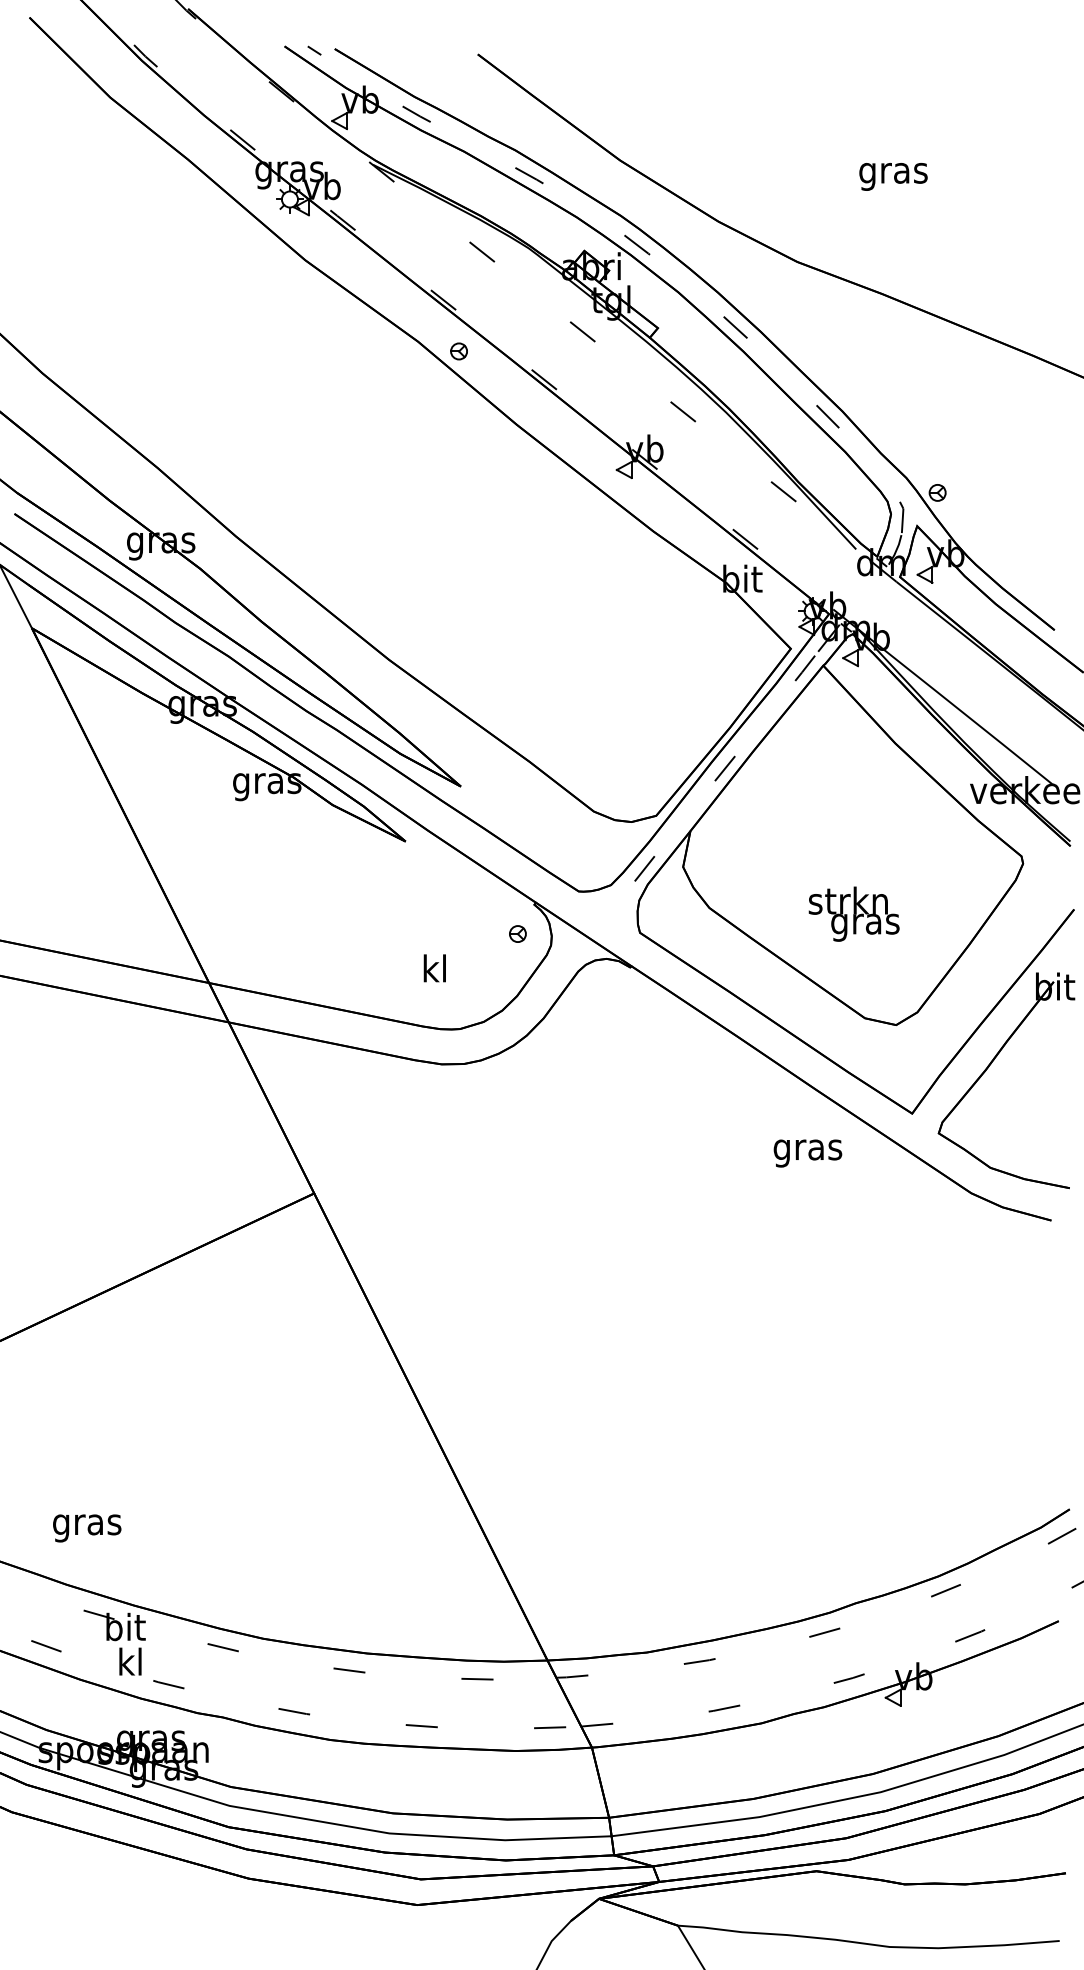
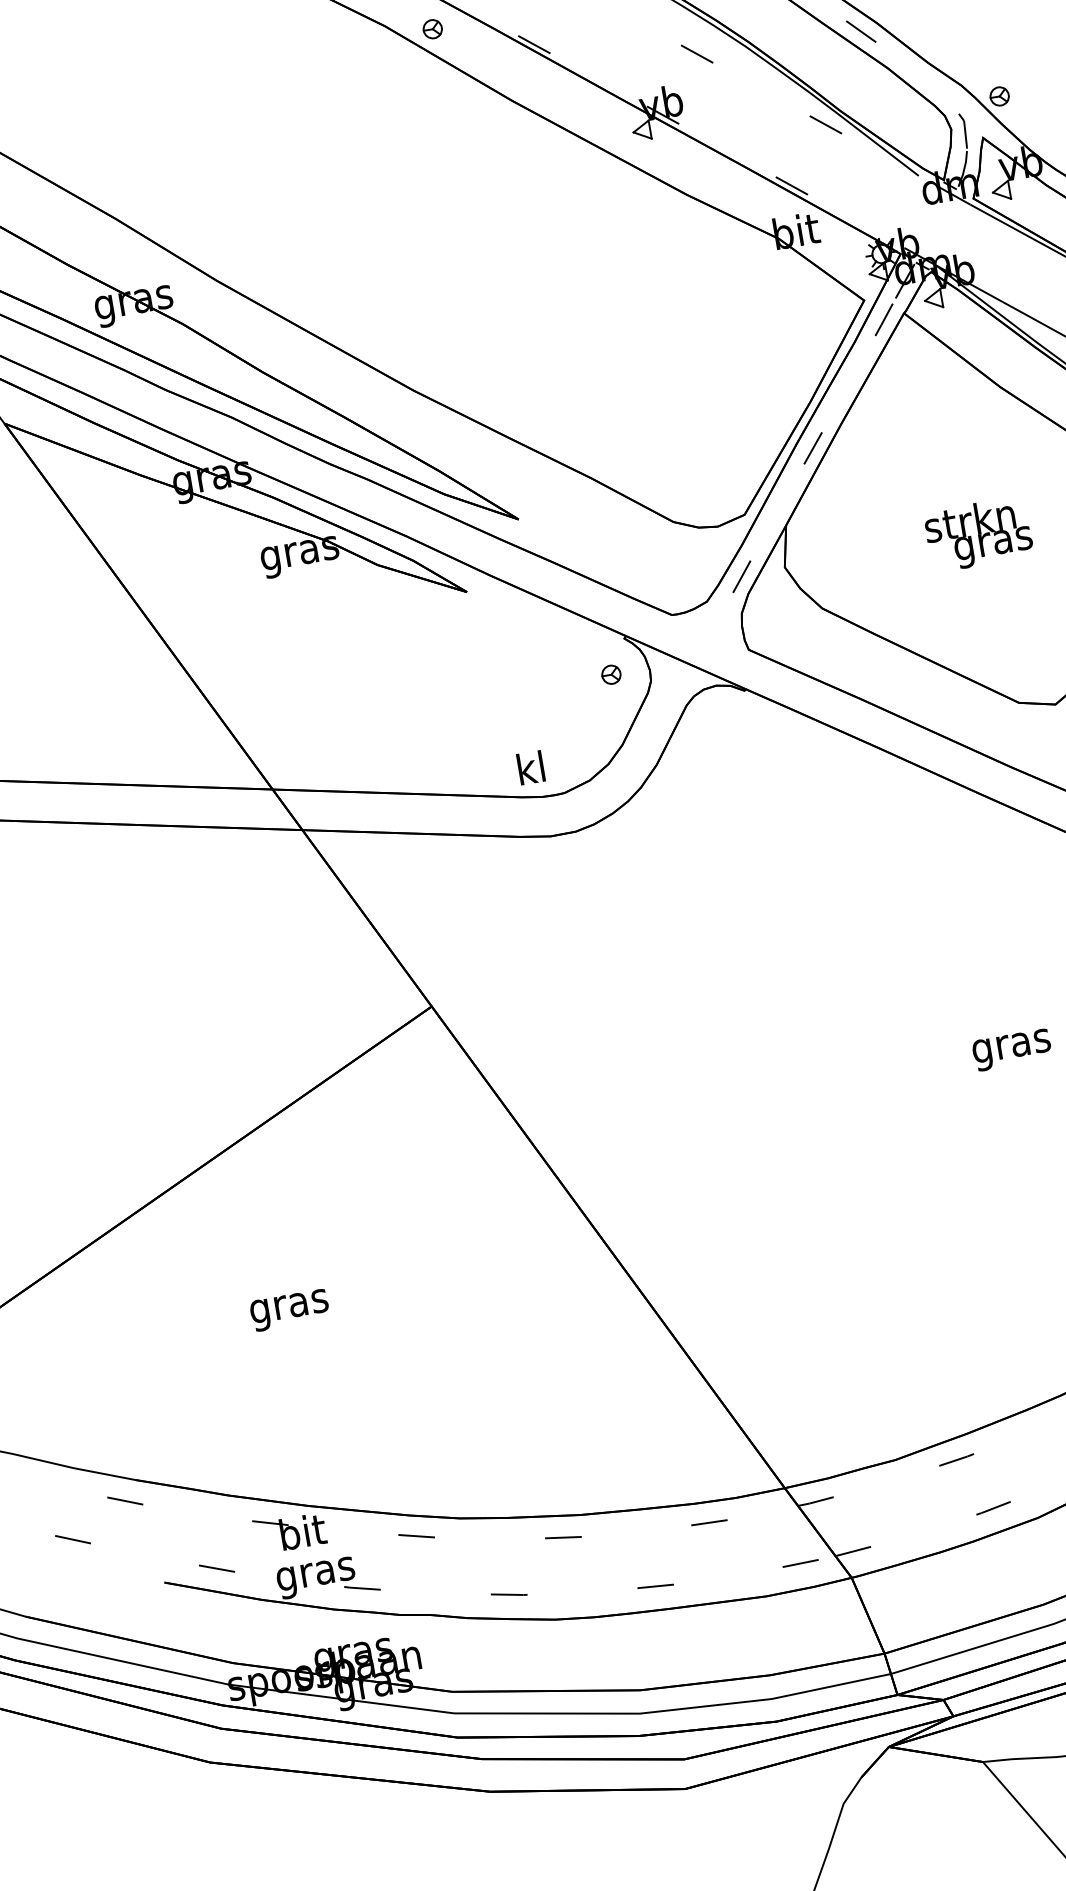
text: (853, 913) -> (977, 533), moved
text: (434, 968) -> (530, 768), moved
text: (807, 1153) -> (1011, 1050), moved
text: (87, 1528) -> (290, 1310), moved
text: (130, 1665) -> (315, 1574), kl -> gras

